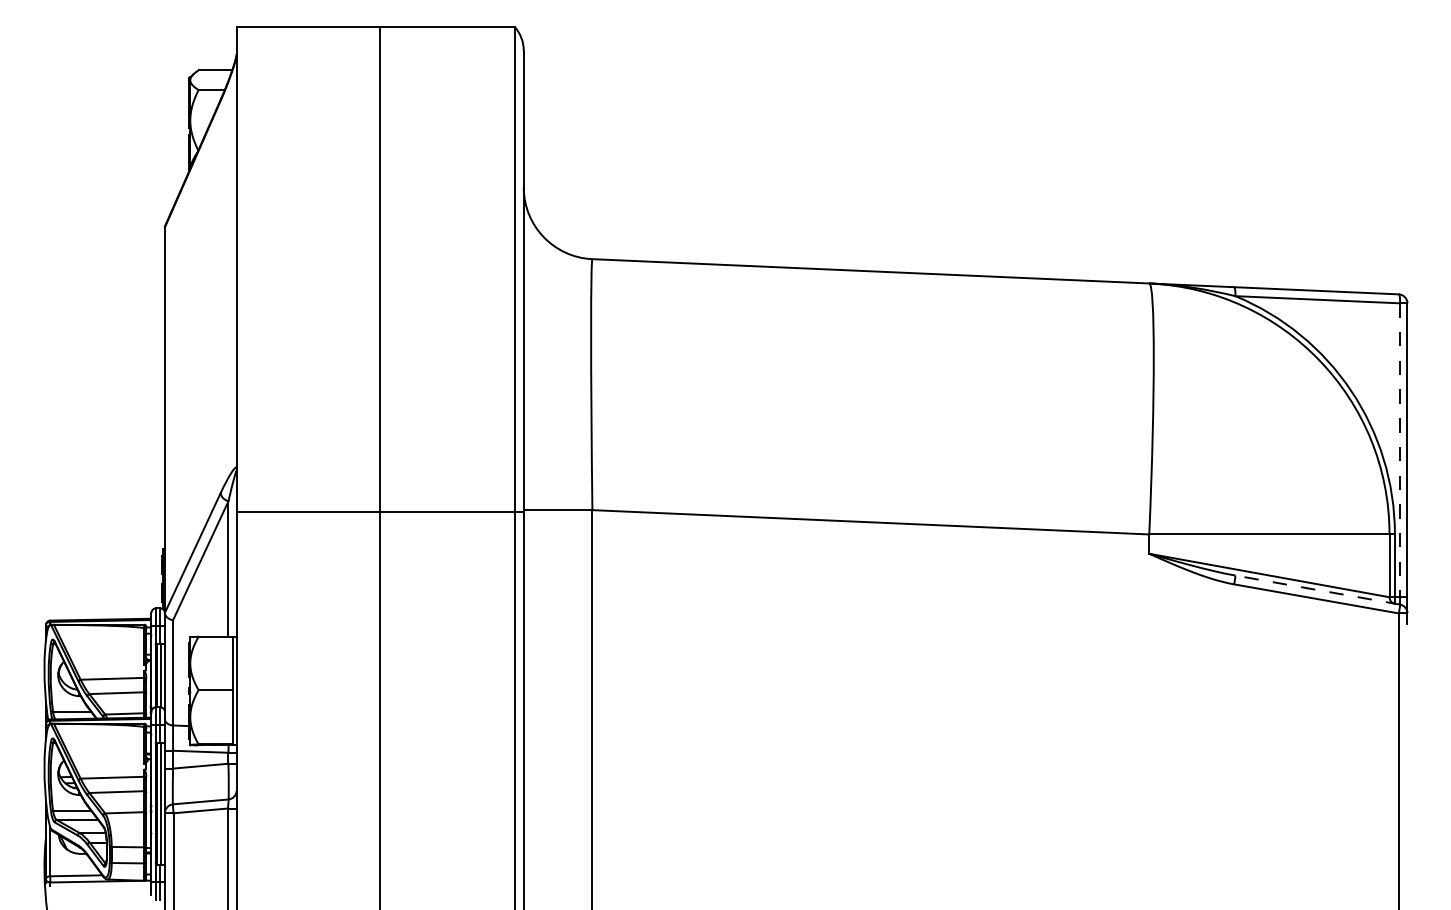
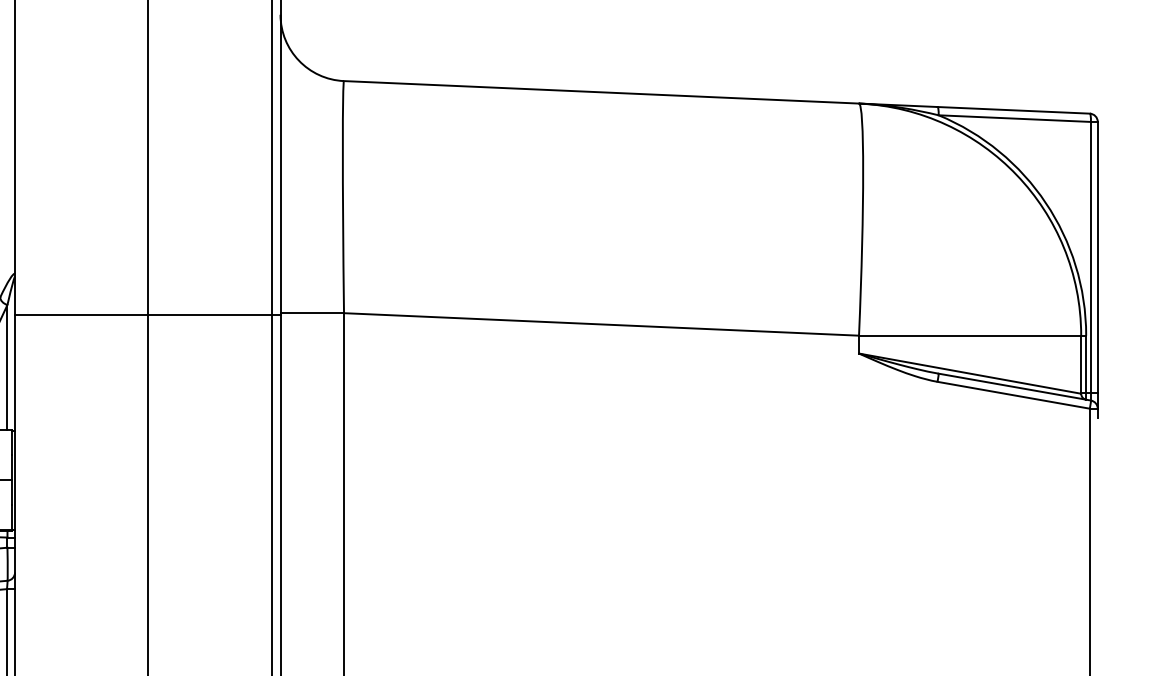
line: (1400, 450) -> (1091, 258), dashed -> solid
line: (1317, 590) -> (1014, 387), dashed -> solid

